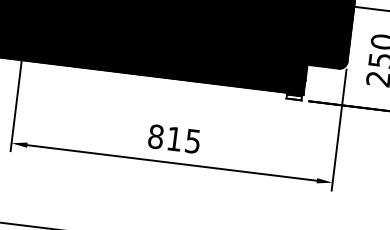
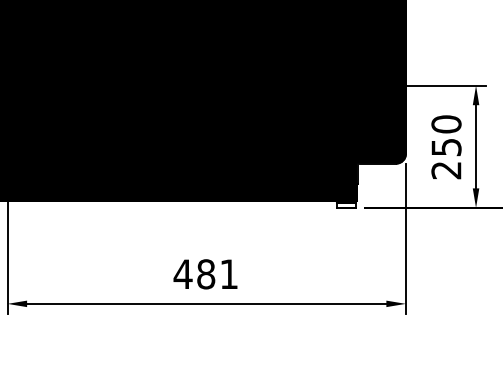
text: (174, 139) -> (205, 274), 815 -> 481

